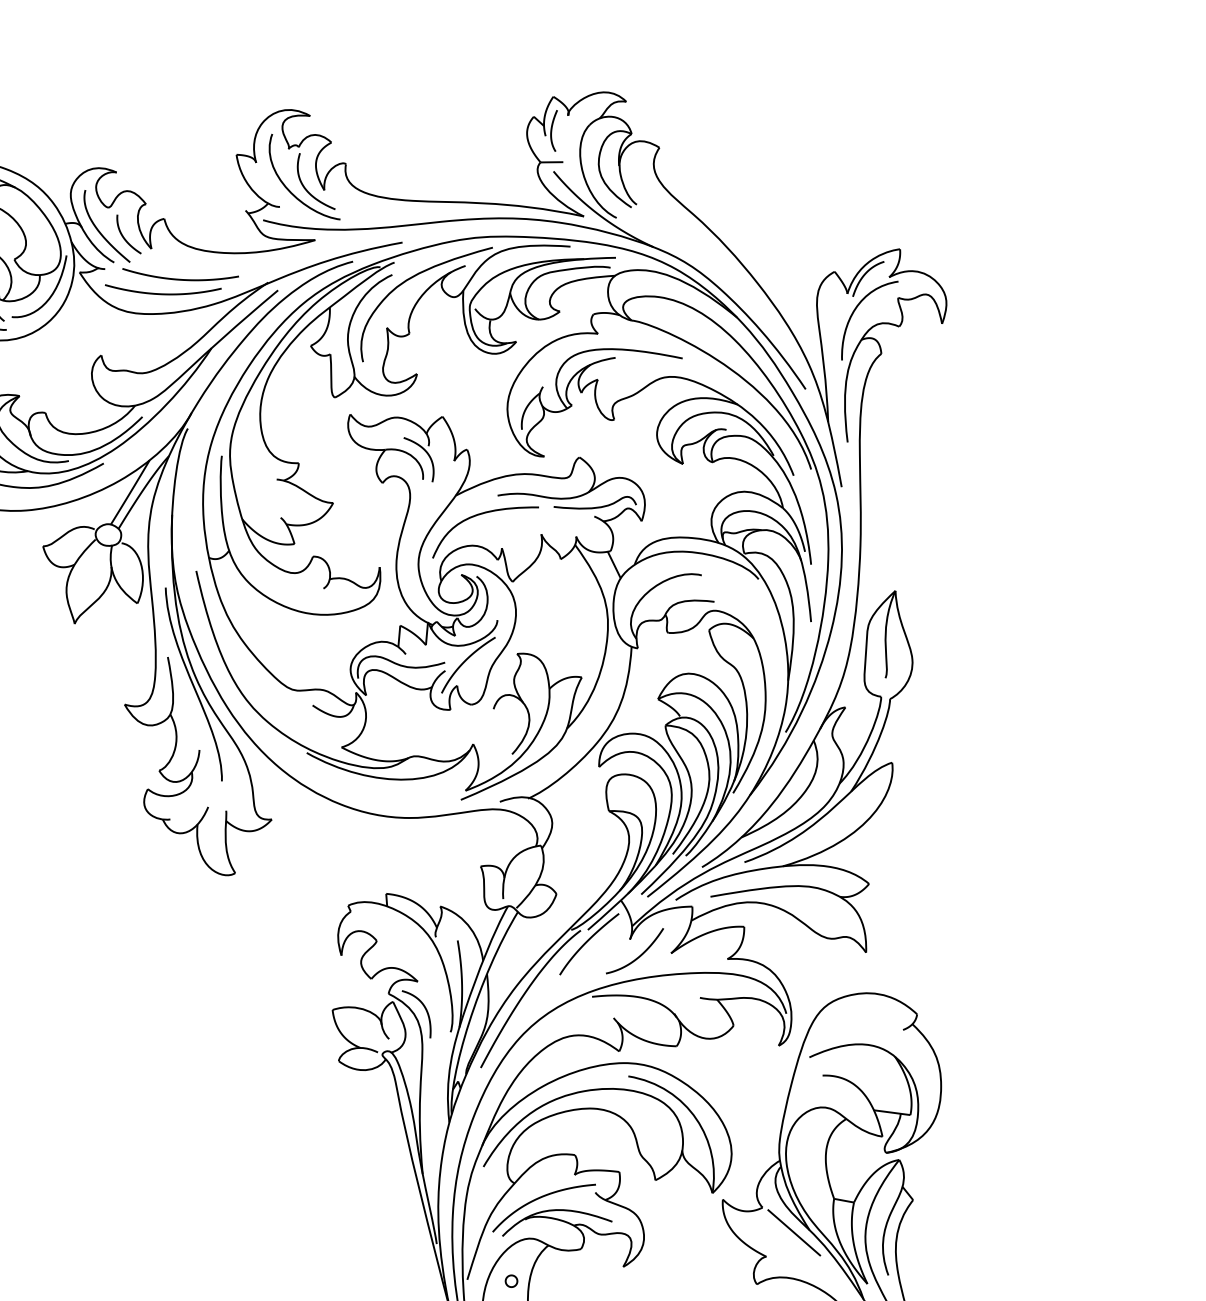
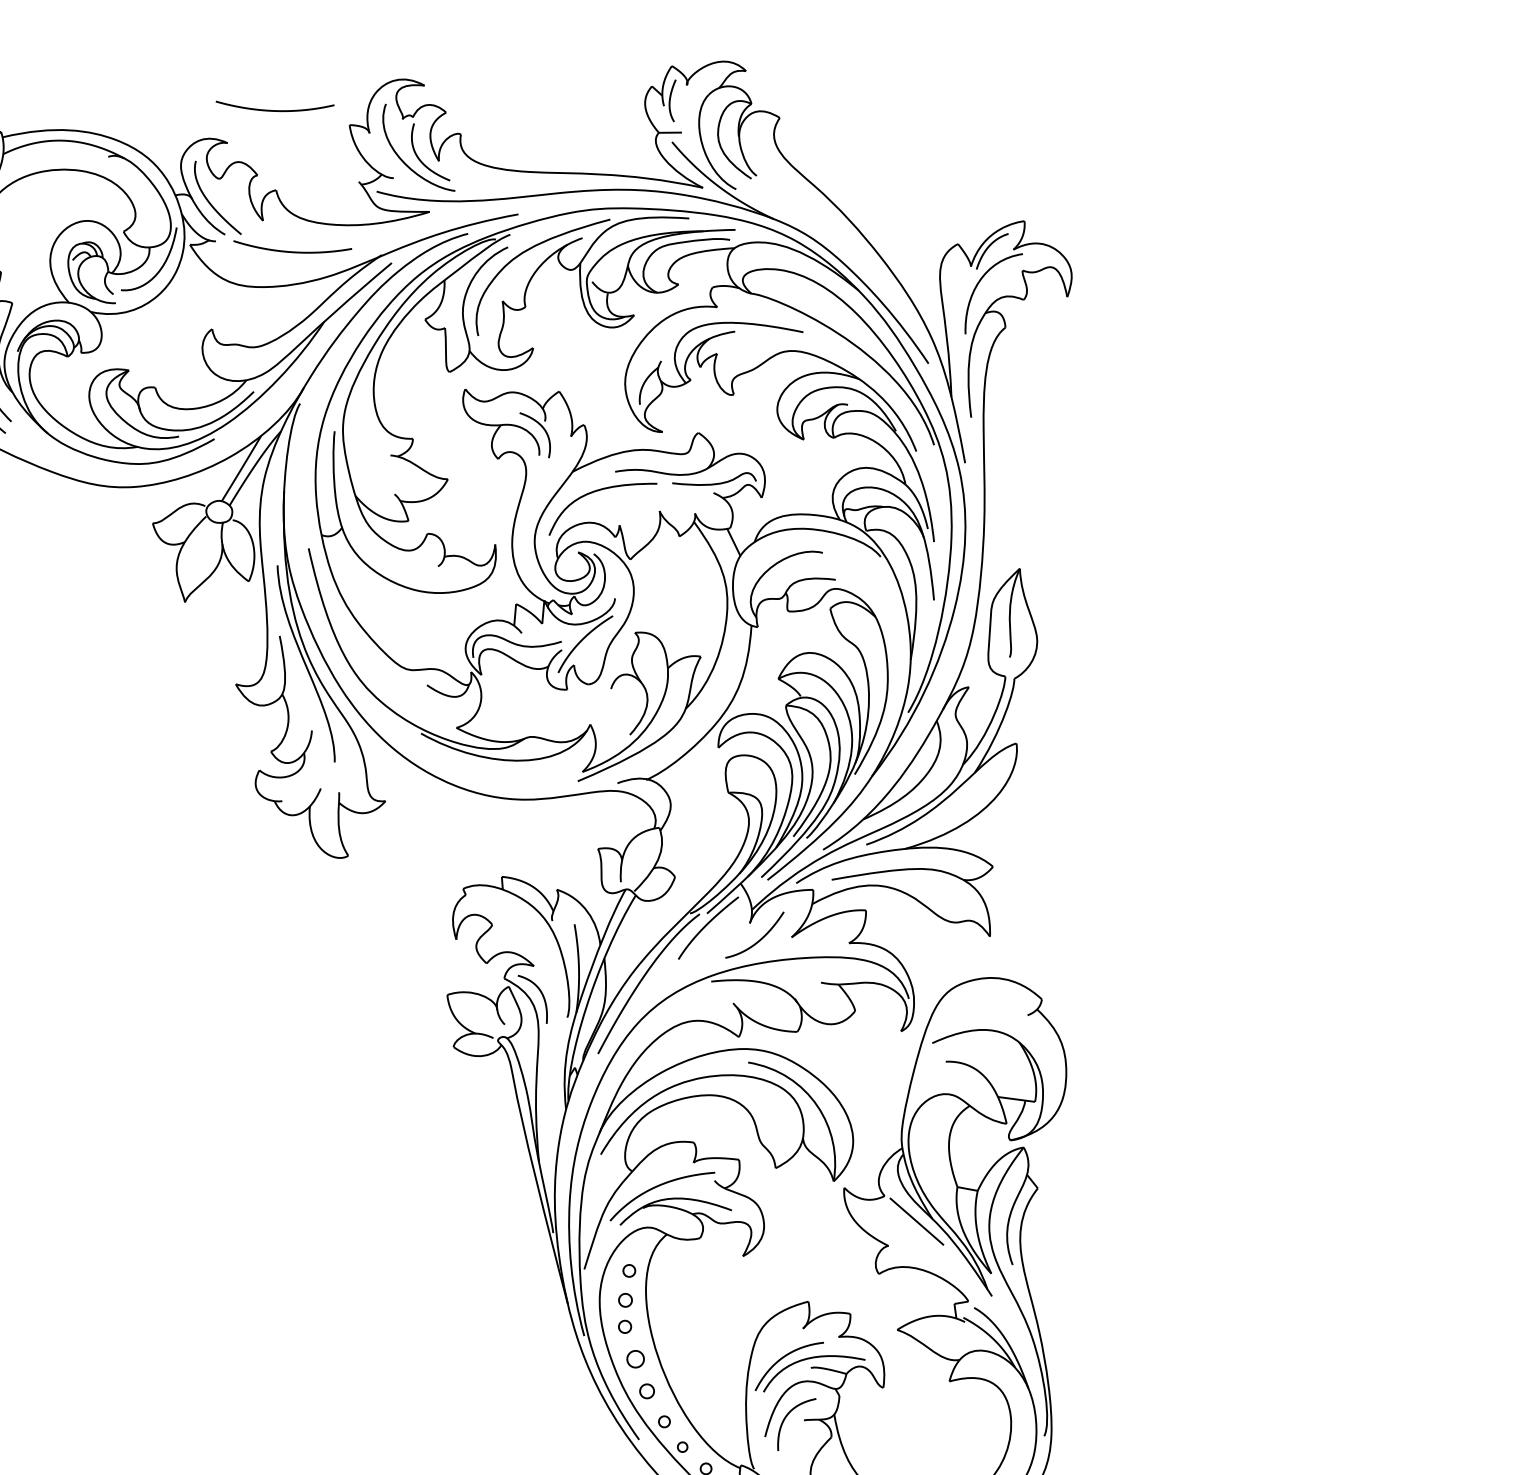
curve: (124, 236) -> (235, 208), removed
curve: (162, 293) -> (274, 110), moved

